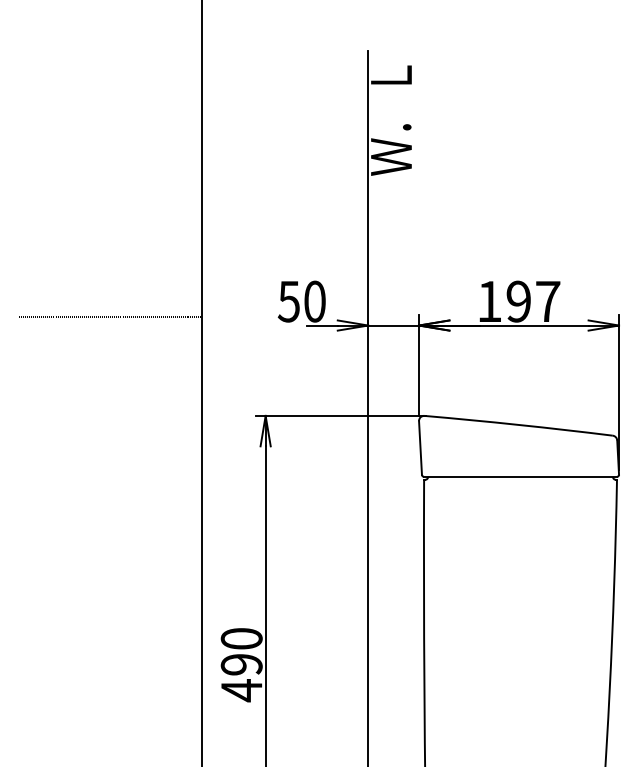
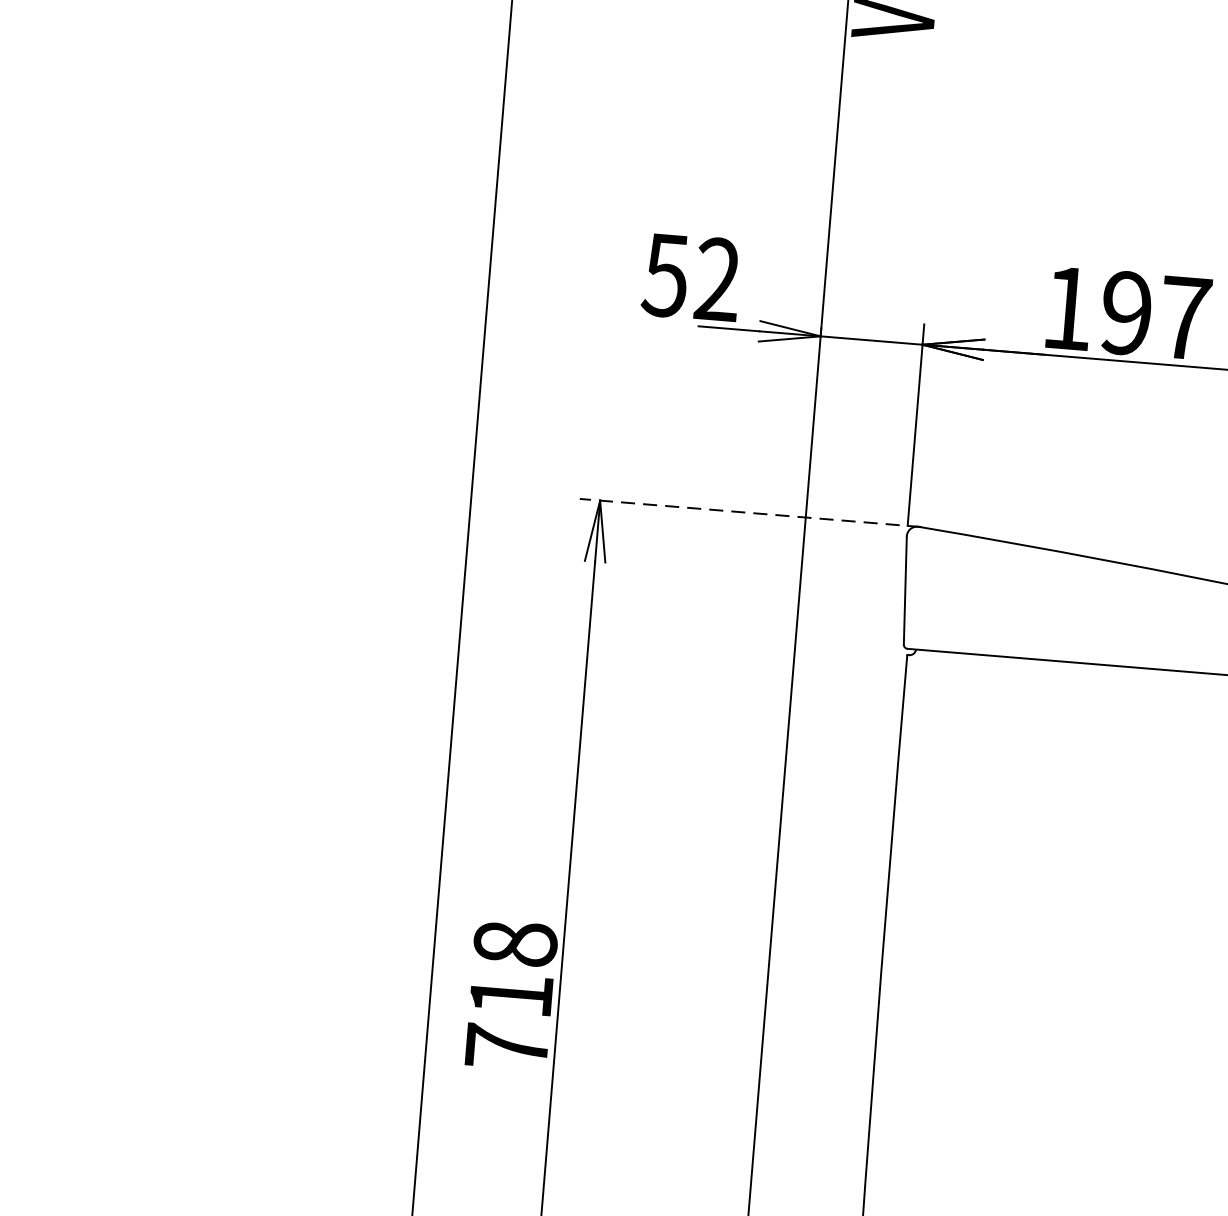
text: (314, 301) -> (716, 279), 50 -> 52
line: (109, 317) -> (303, 277), removed
line: (340, 415) -> (750, 512), solid -> dashed
text: (241, 665) -> (510, 997), 490 -> 718

